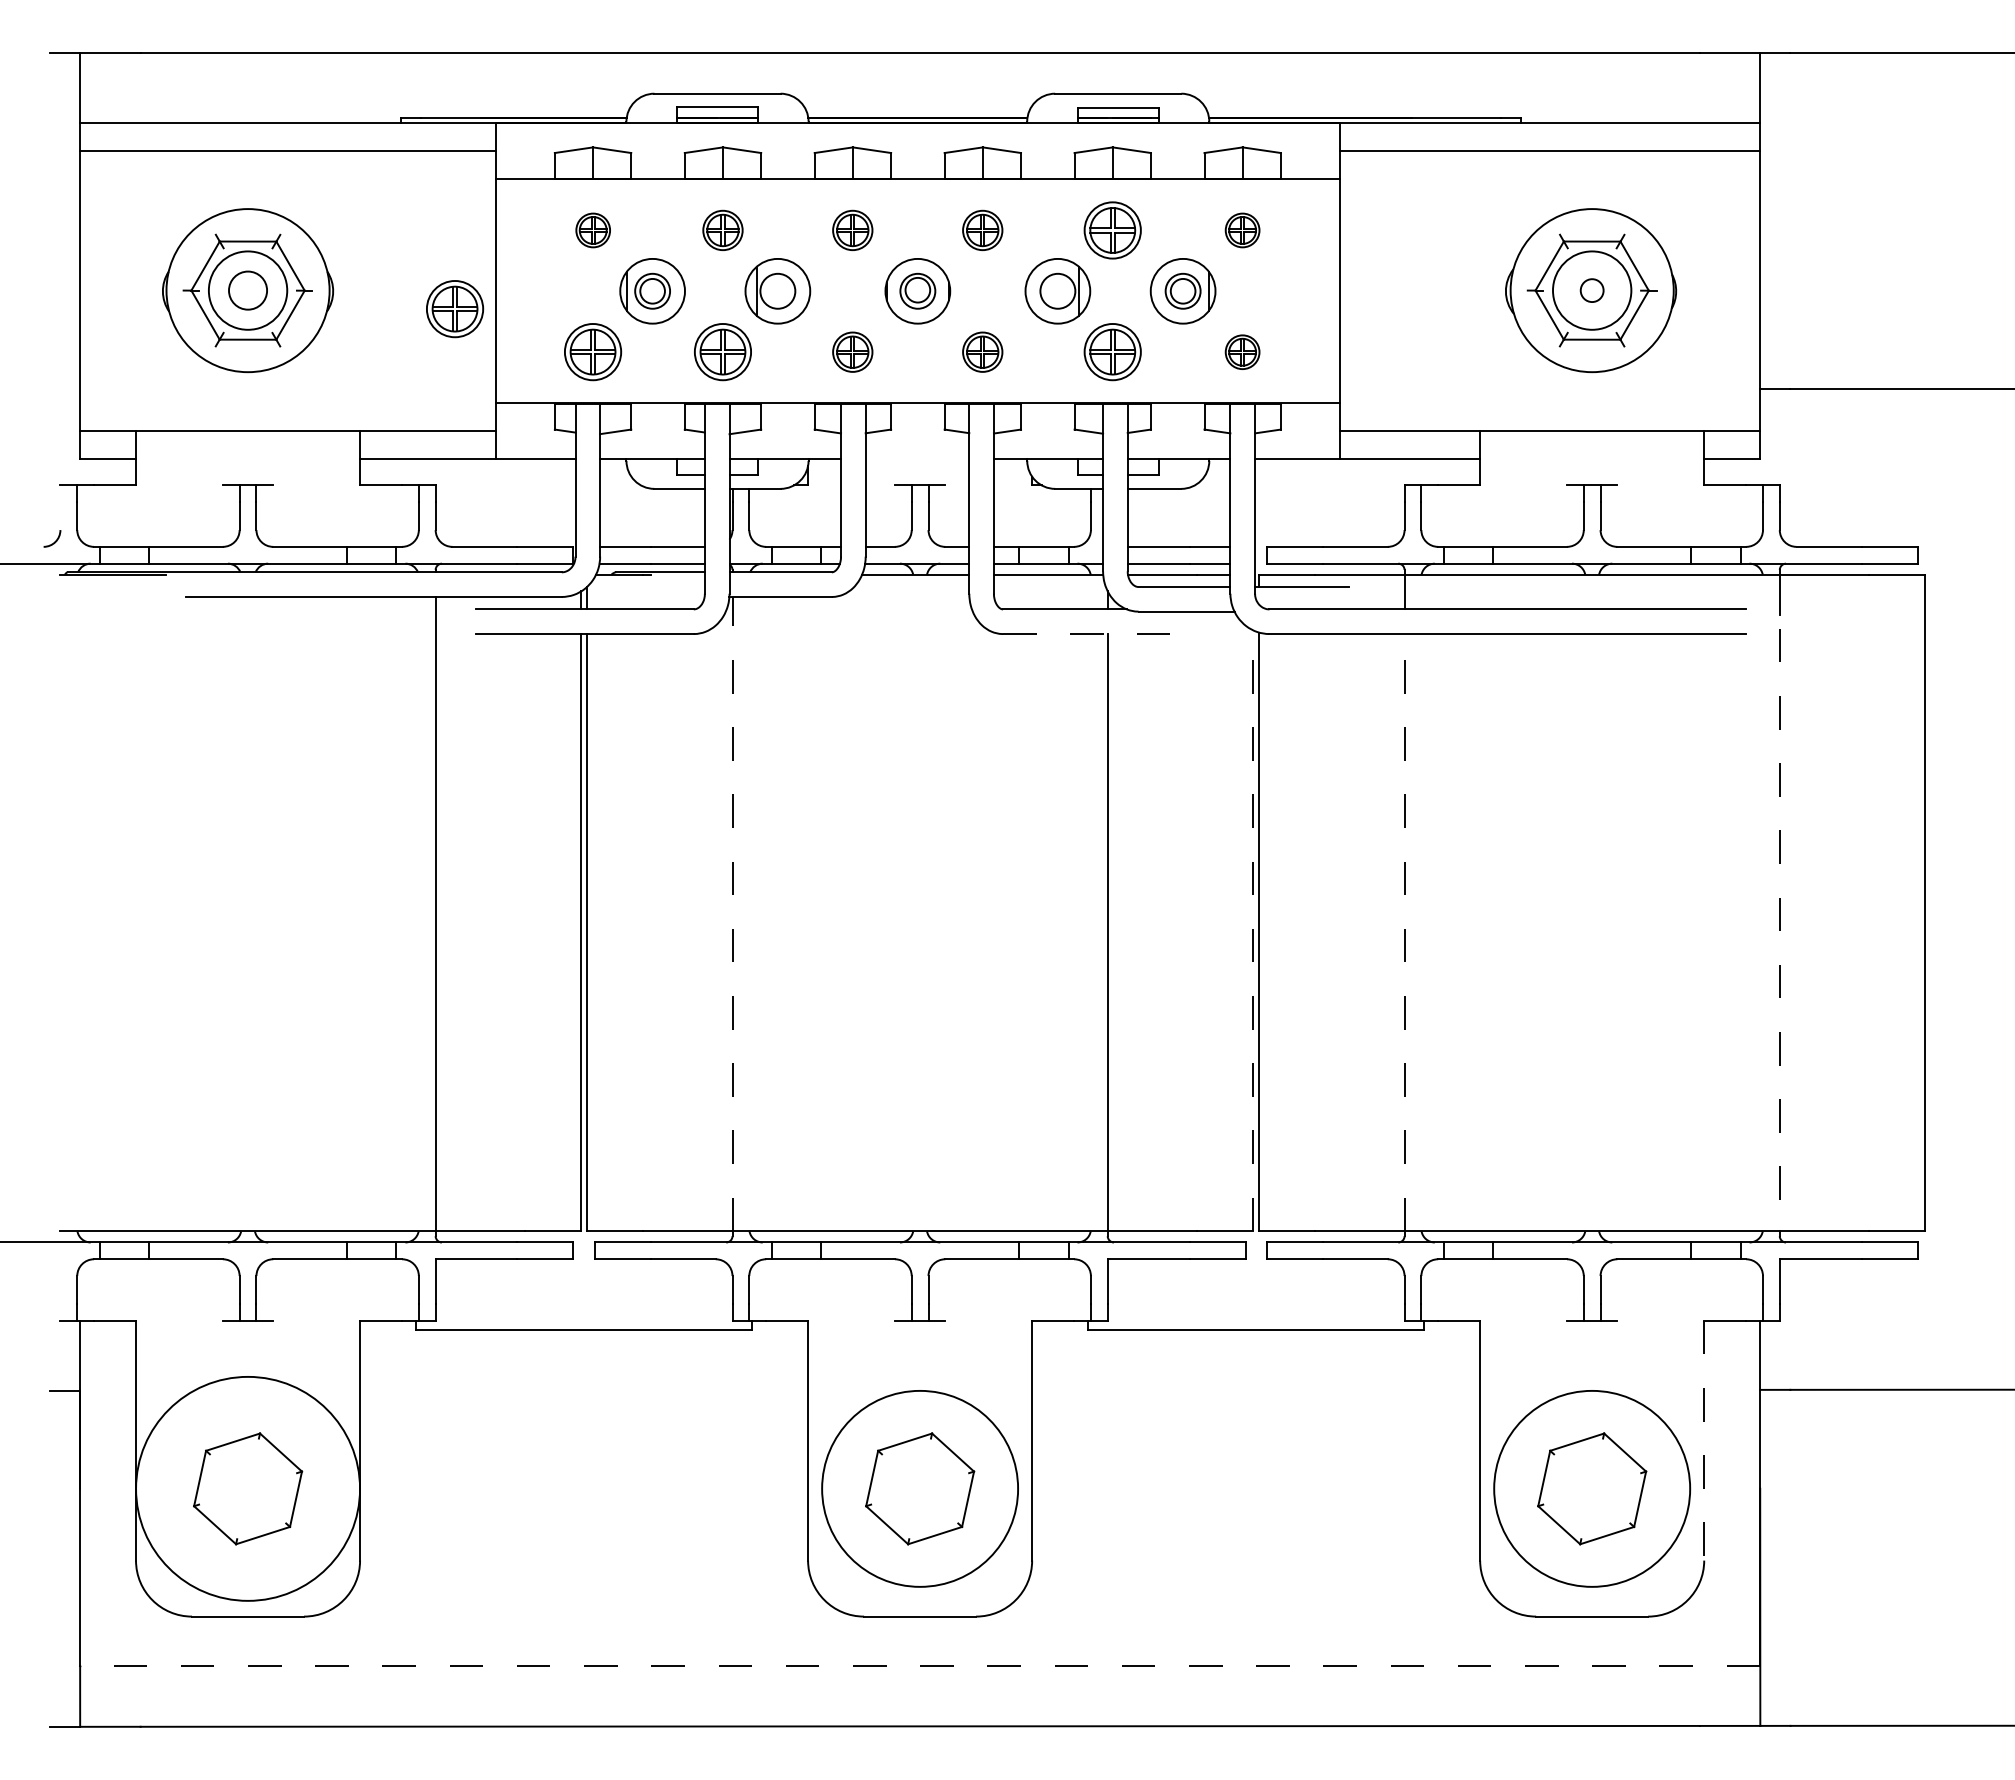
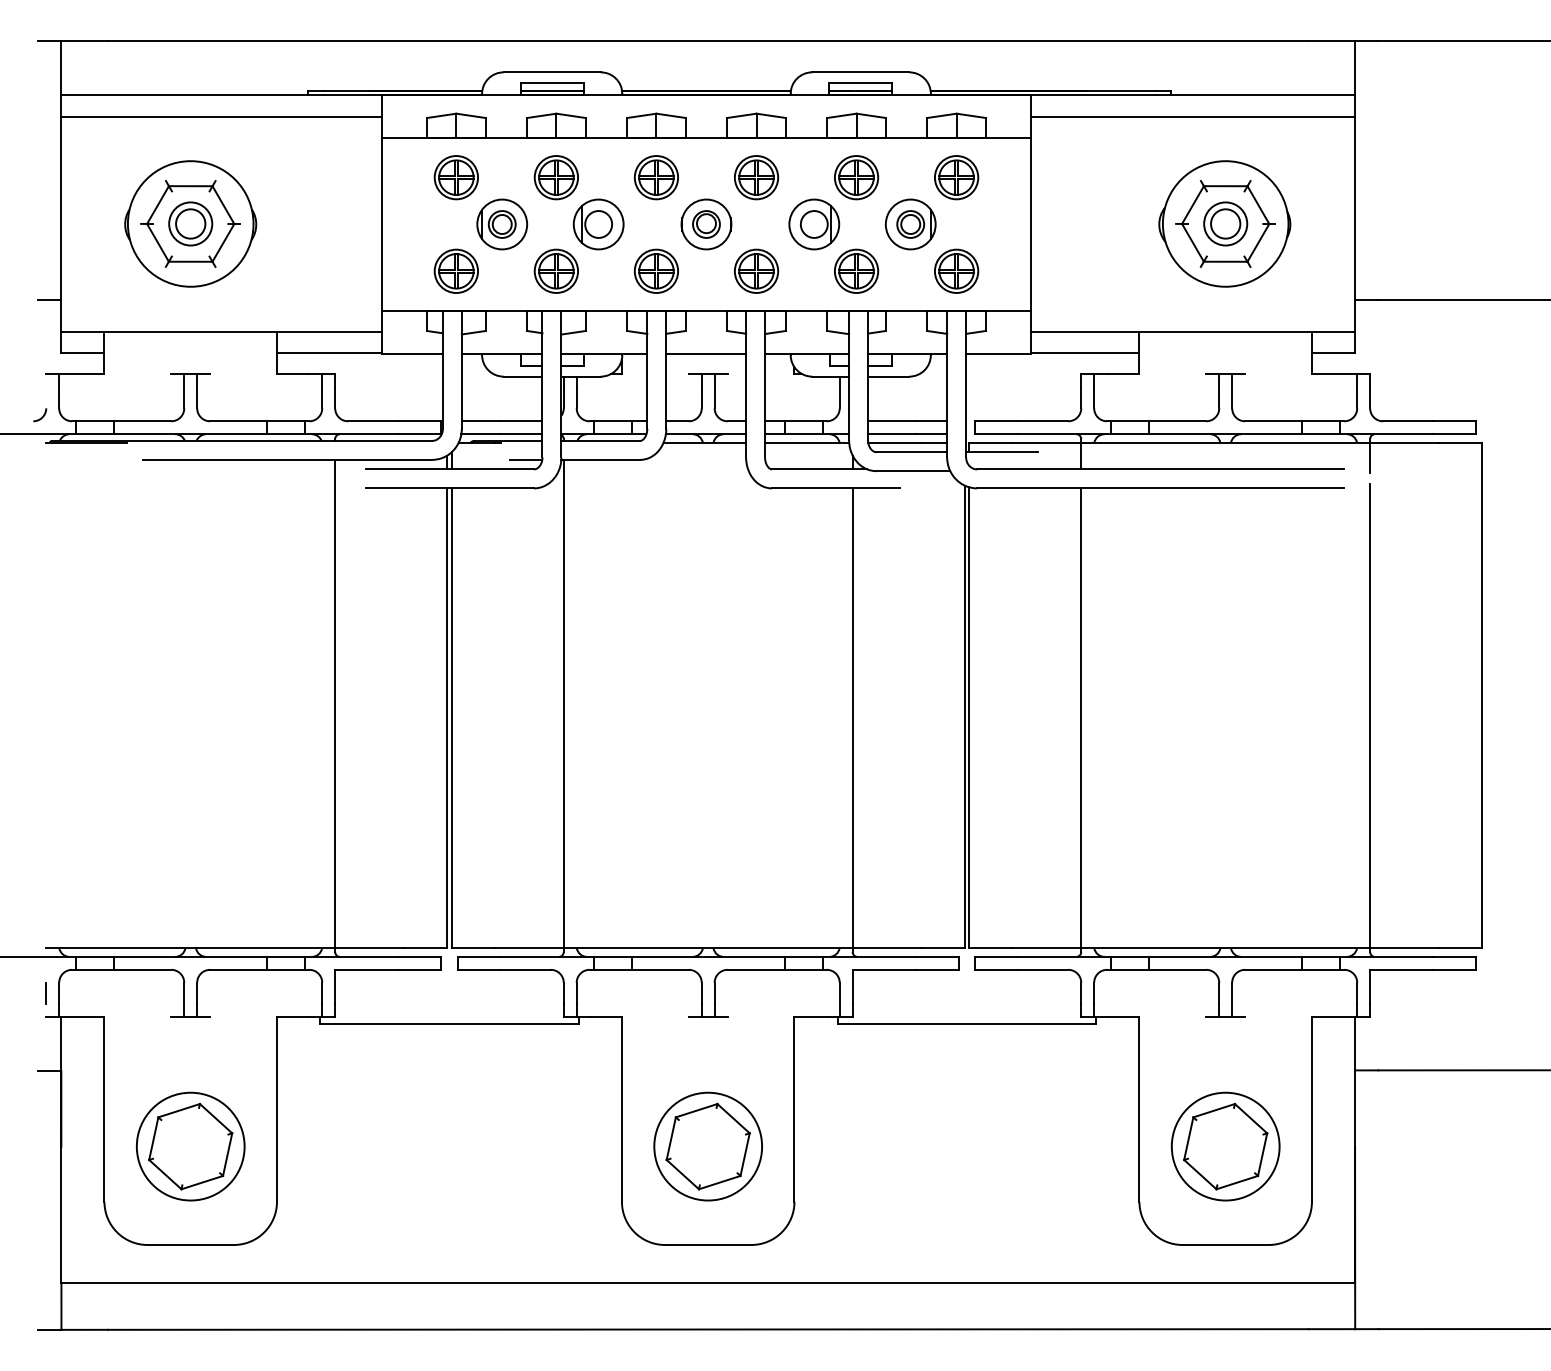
part: (593, 230) -> (456, 177), size x1.67
part: (722, 230) -> (556, 177), size x1.43
part: (852, 230) -> (656, 177), size x1.43
part: (982, 230) -> (756, 177), size x1.43
part: (1242, 230) -> (956, 177), size x1.67
circle: (248, 290) -> (191, 223), size x0.71
circle: (1592, 290) -> (1225, 223), size x0.71
circle: (1592, 290) -> (1225, 223), size x1.67
part: (455, 309) -> (350, 238), removed
part: (852, 352) -> (656, 271), size x1.43
part: (982, 352) -> (756, 271), size x1.43
part: (1242, 352) -> (956, 271), size x1.67
line: (64, 389) -> (49, 300), added
line: (917, 459) -> (706, 354), added
line: (683, 596) -> (526, 459), added
line: (1086, 634) -> (836, 488), dashed -> solid
line: (732, 913) -> (563, 703), dashed -> solid
line: (1253, 930) -> (964, 716), dashed -> solid
line: (1779, 930) -> (1369, 716), dashed -> solid
line: (1404, 932) -> (1081, 718), dashed -> solid
line: (59, 1289) -> (45, 993), added
line: (1704, 1440) -> (1312, 1109), dashed -> solid
circle: (248, 1488) -> (191, 1146), size x0.62
circle: (920, 1488) -> (708, 1146), size x0.71
circle: (1592, 1488) -> (1225, 1146), size x0.71
line: (919, 1666) -> (707, 1283), dashed -> solid

